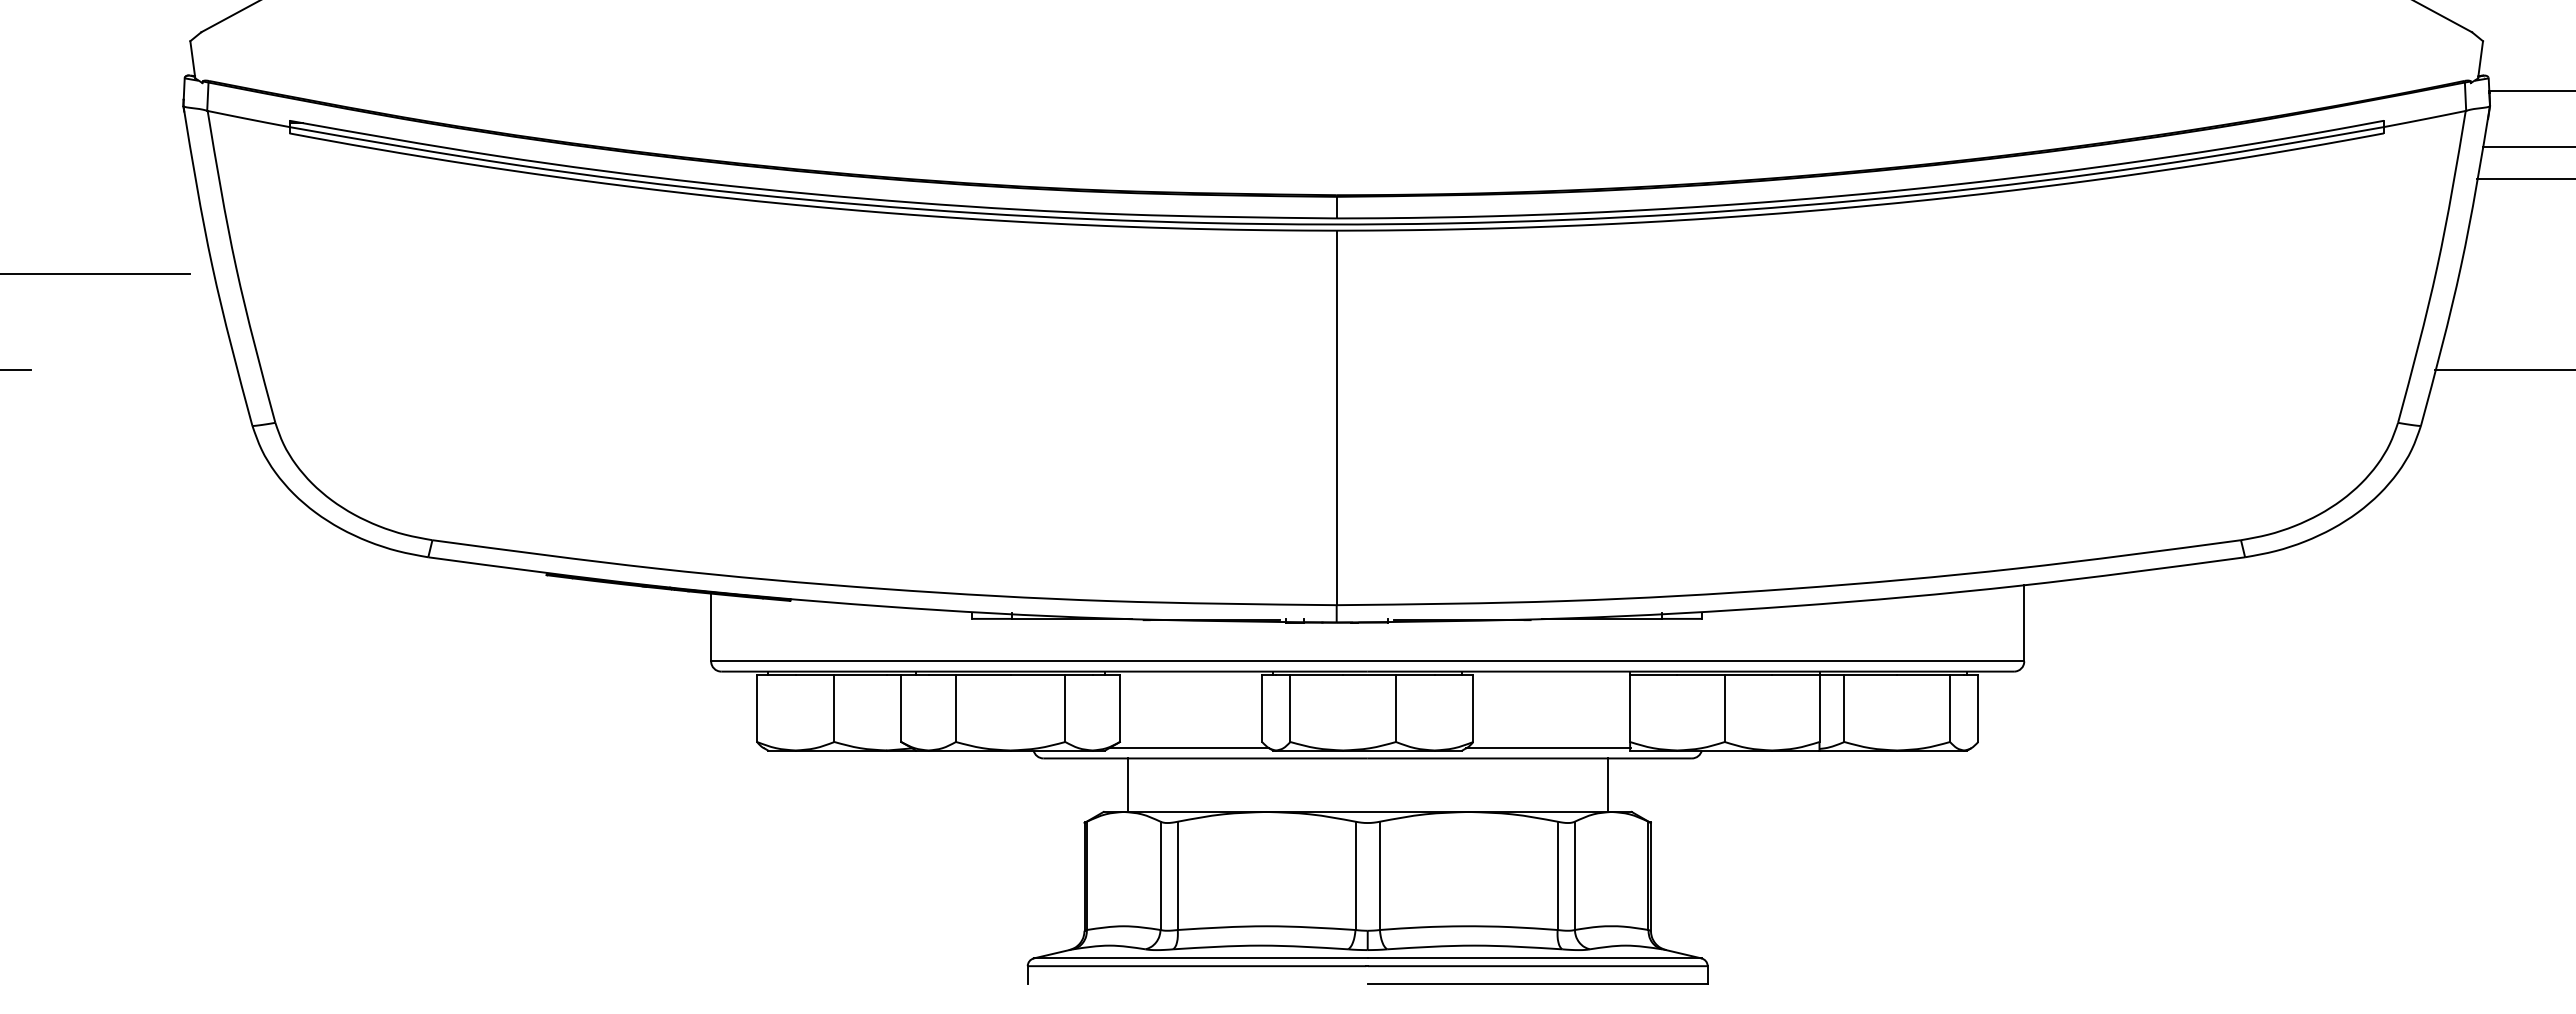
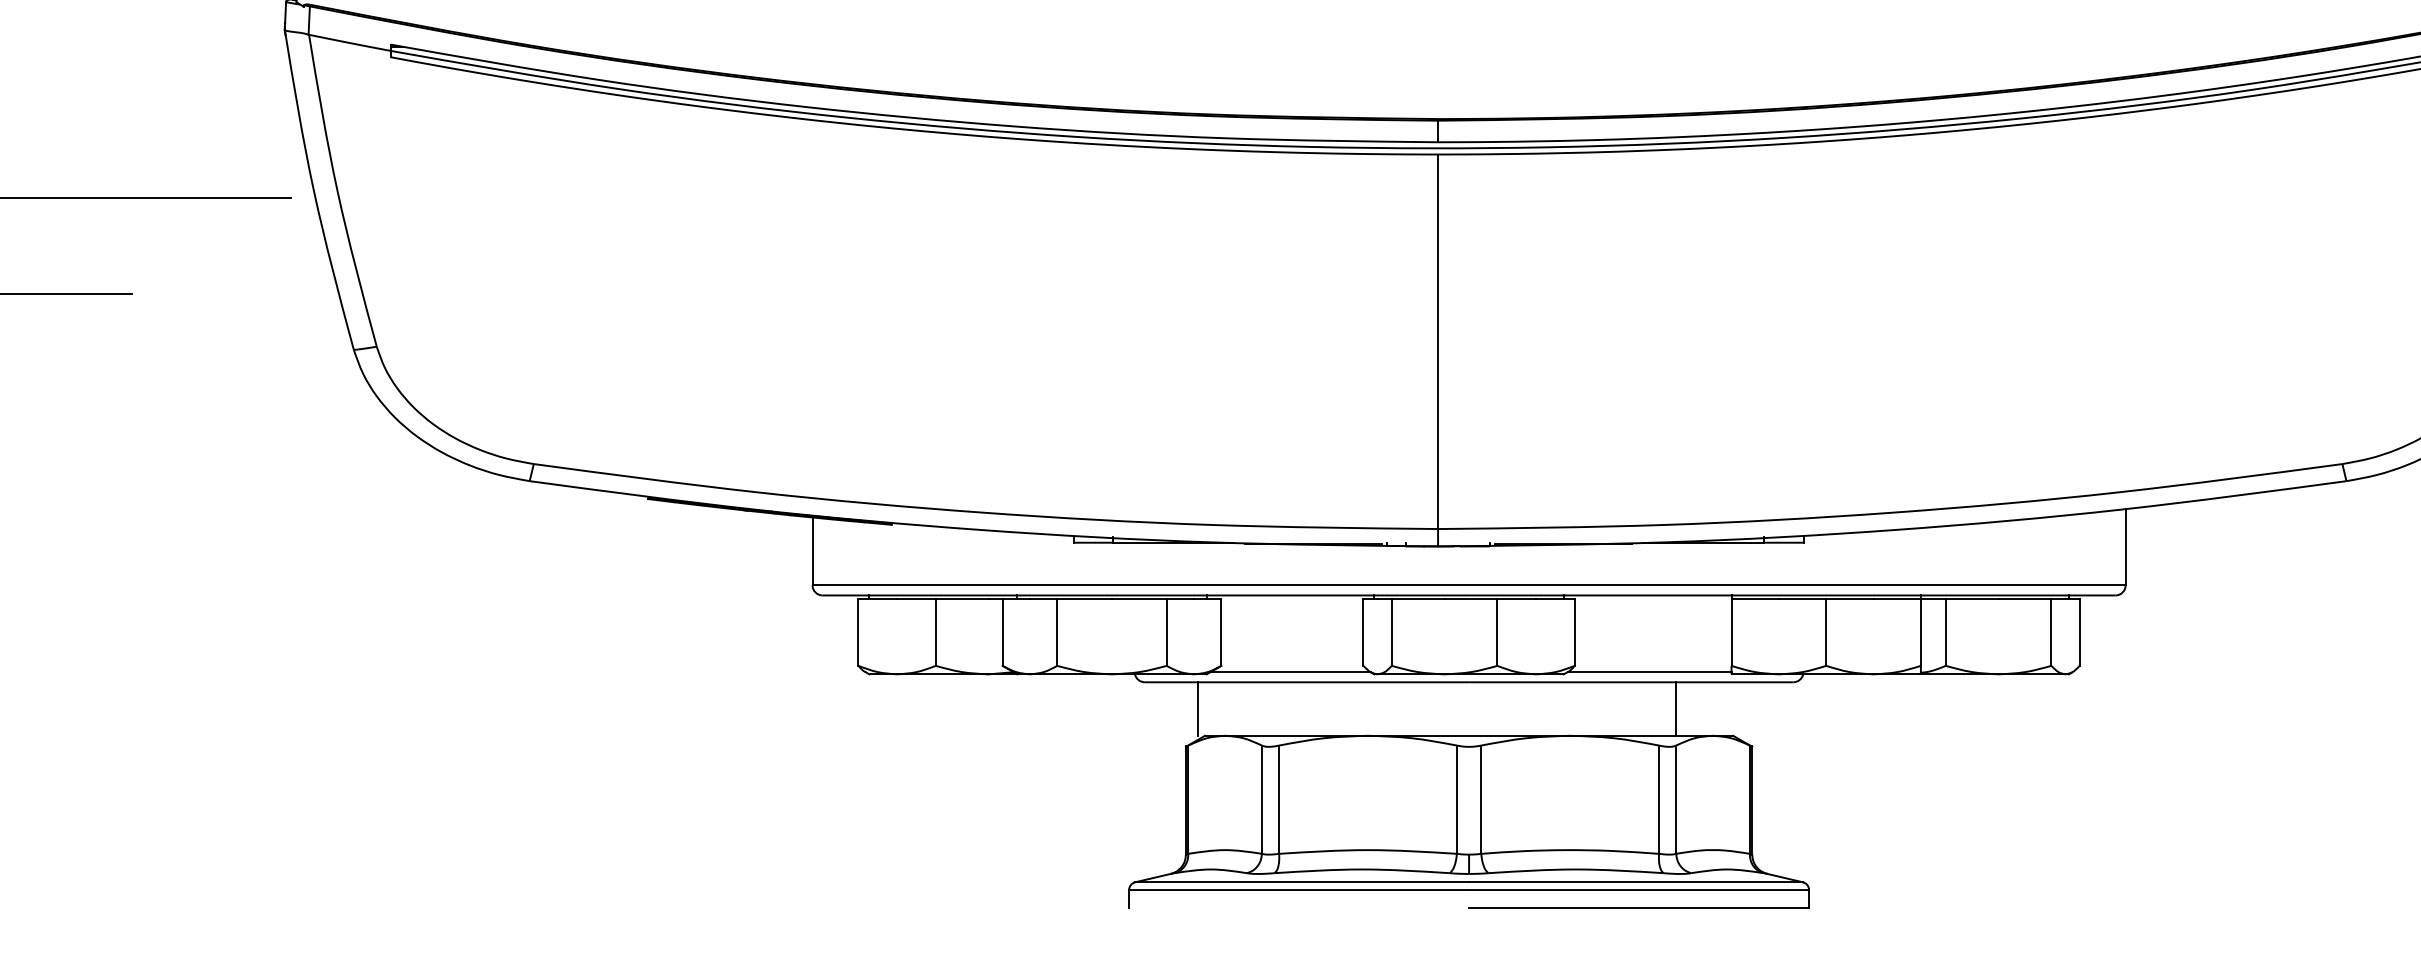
line: (1127, 784) -> (1197, 708), moved
line: (1607, 784) -> (1675, 708), moved

